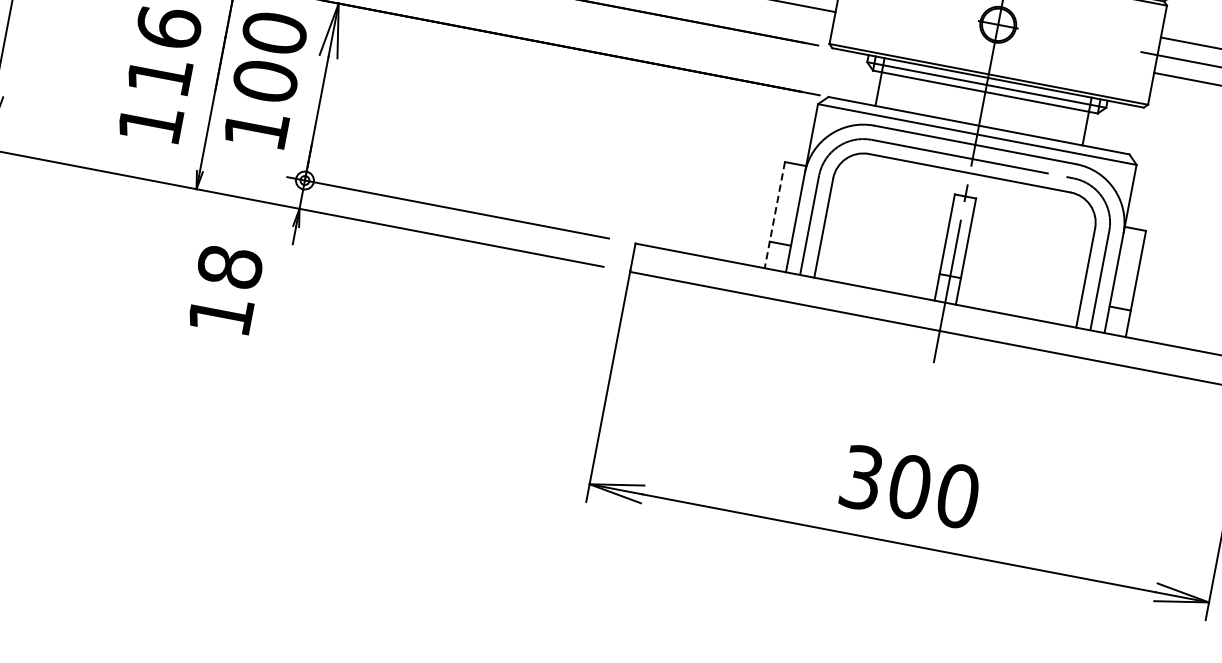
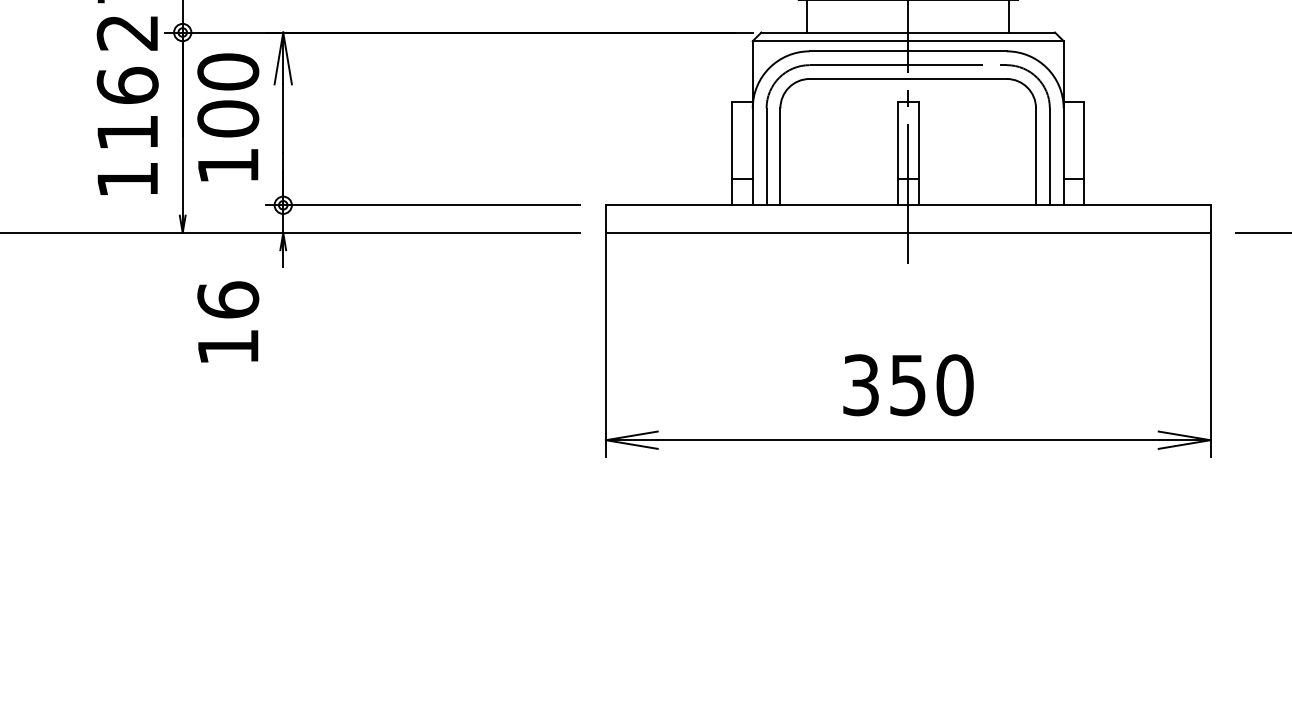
line: (775, 215) -> (732, 153), dashed -> solid
text: (230, 266) -> (228, 299), 18 -> 16
text: (909, 487) -> (907, 385), 300 -> 350

